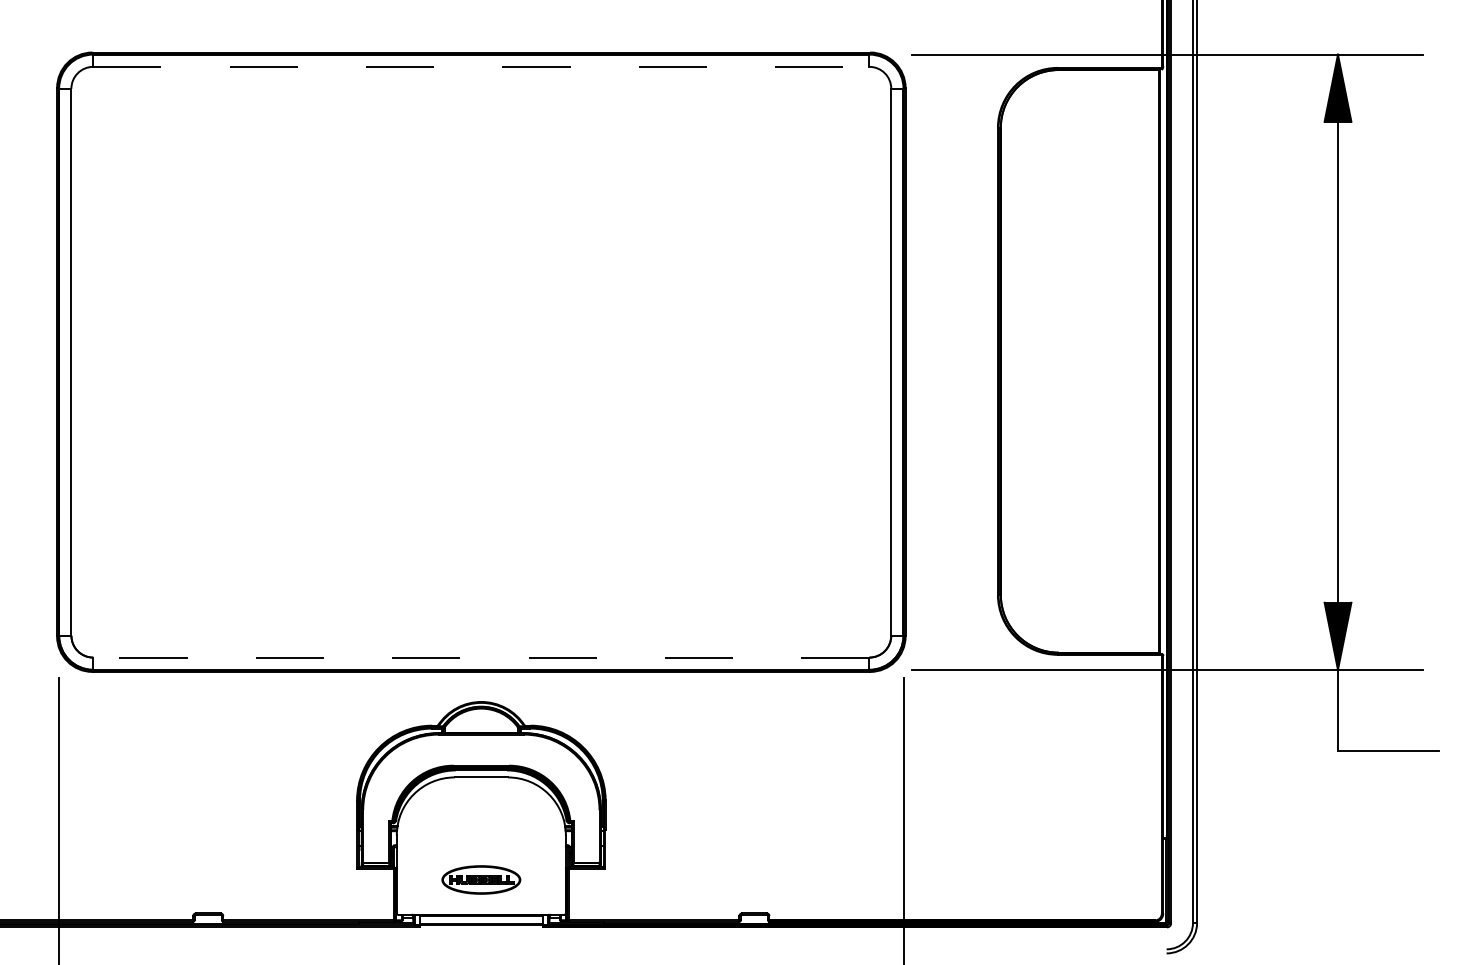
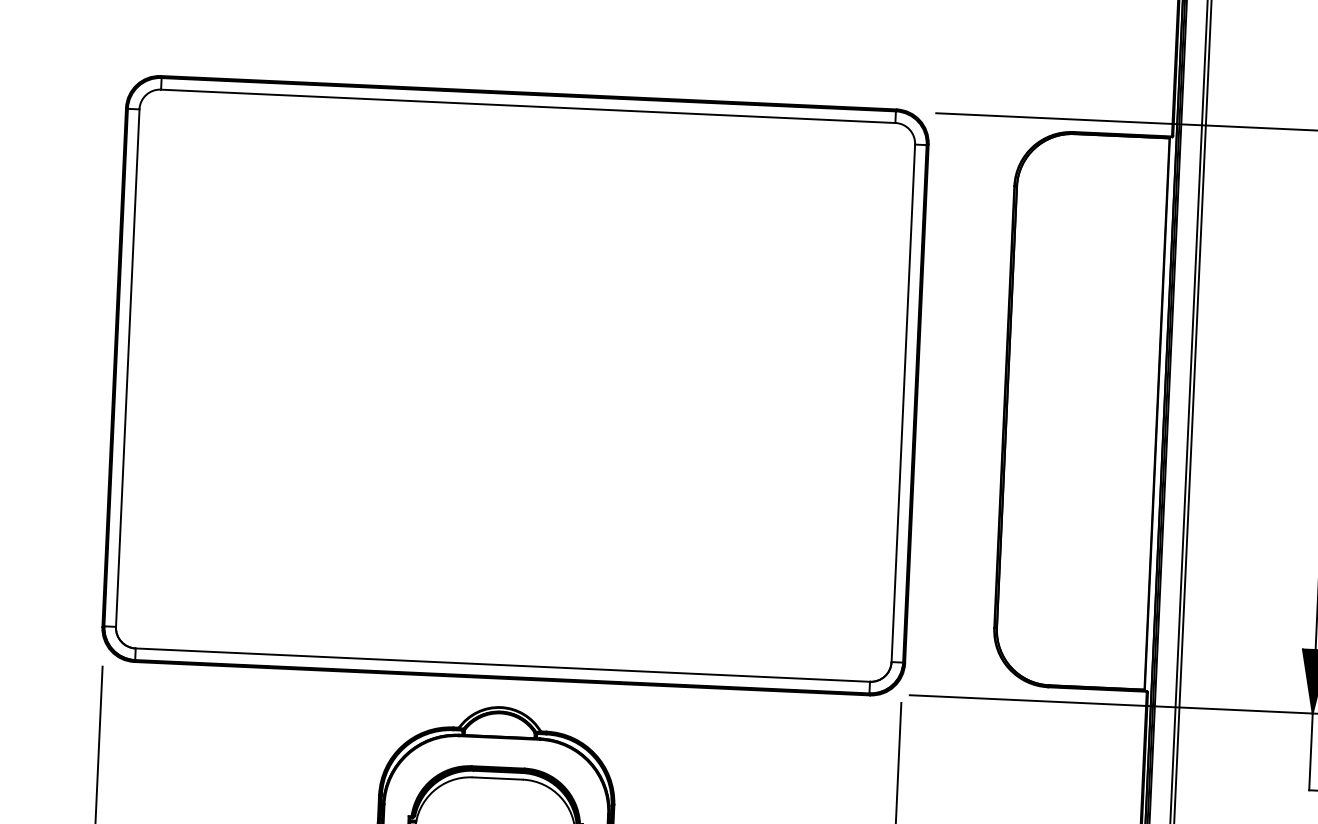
line: (481, 66) -> (528, 105), dashed -> solid
line: (480, 657) -> (502, 665), dashed -> solid

